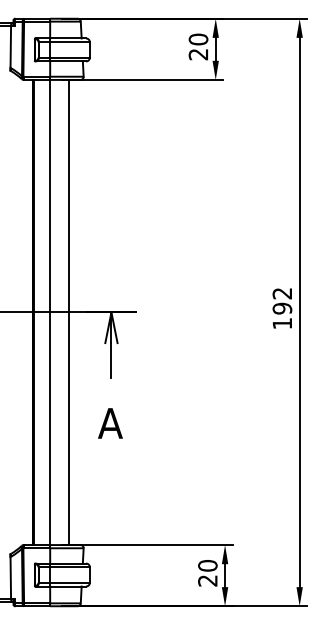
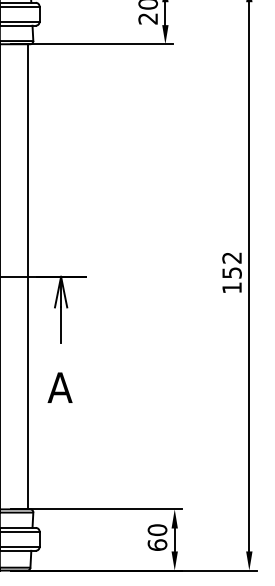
text: (281, 308) -> (231, 272), 192 -> 152
line: (68, 312) -> (28, 276), moved
text: (207, 580) -> (157, 544), 20 -> 60

